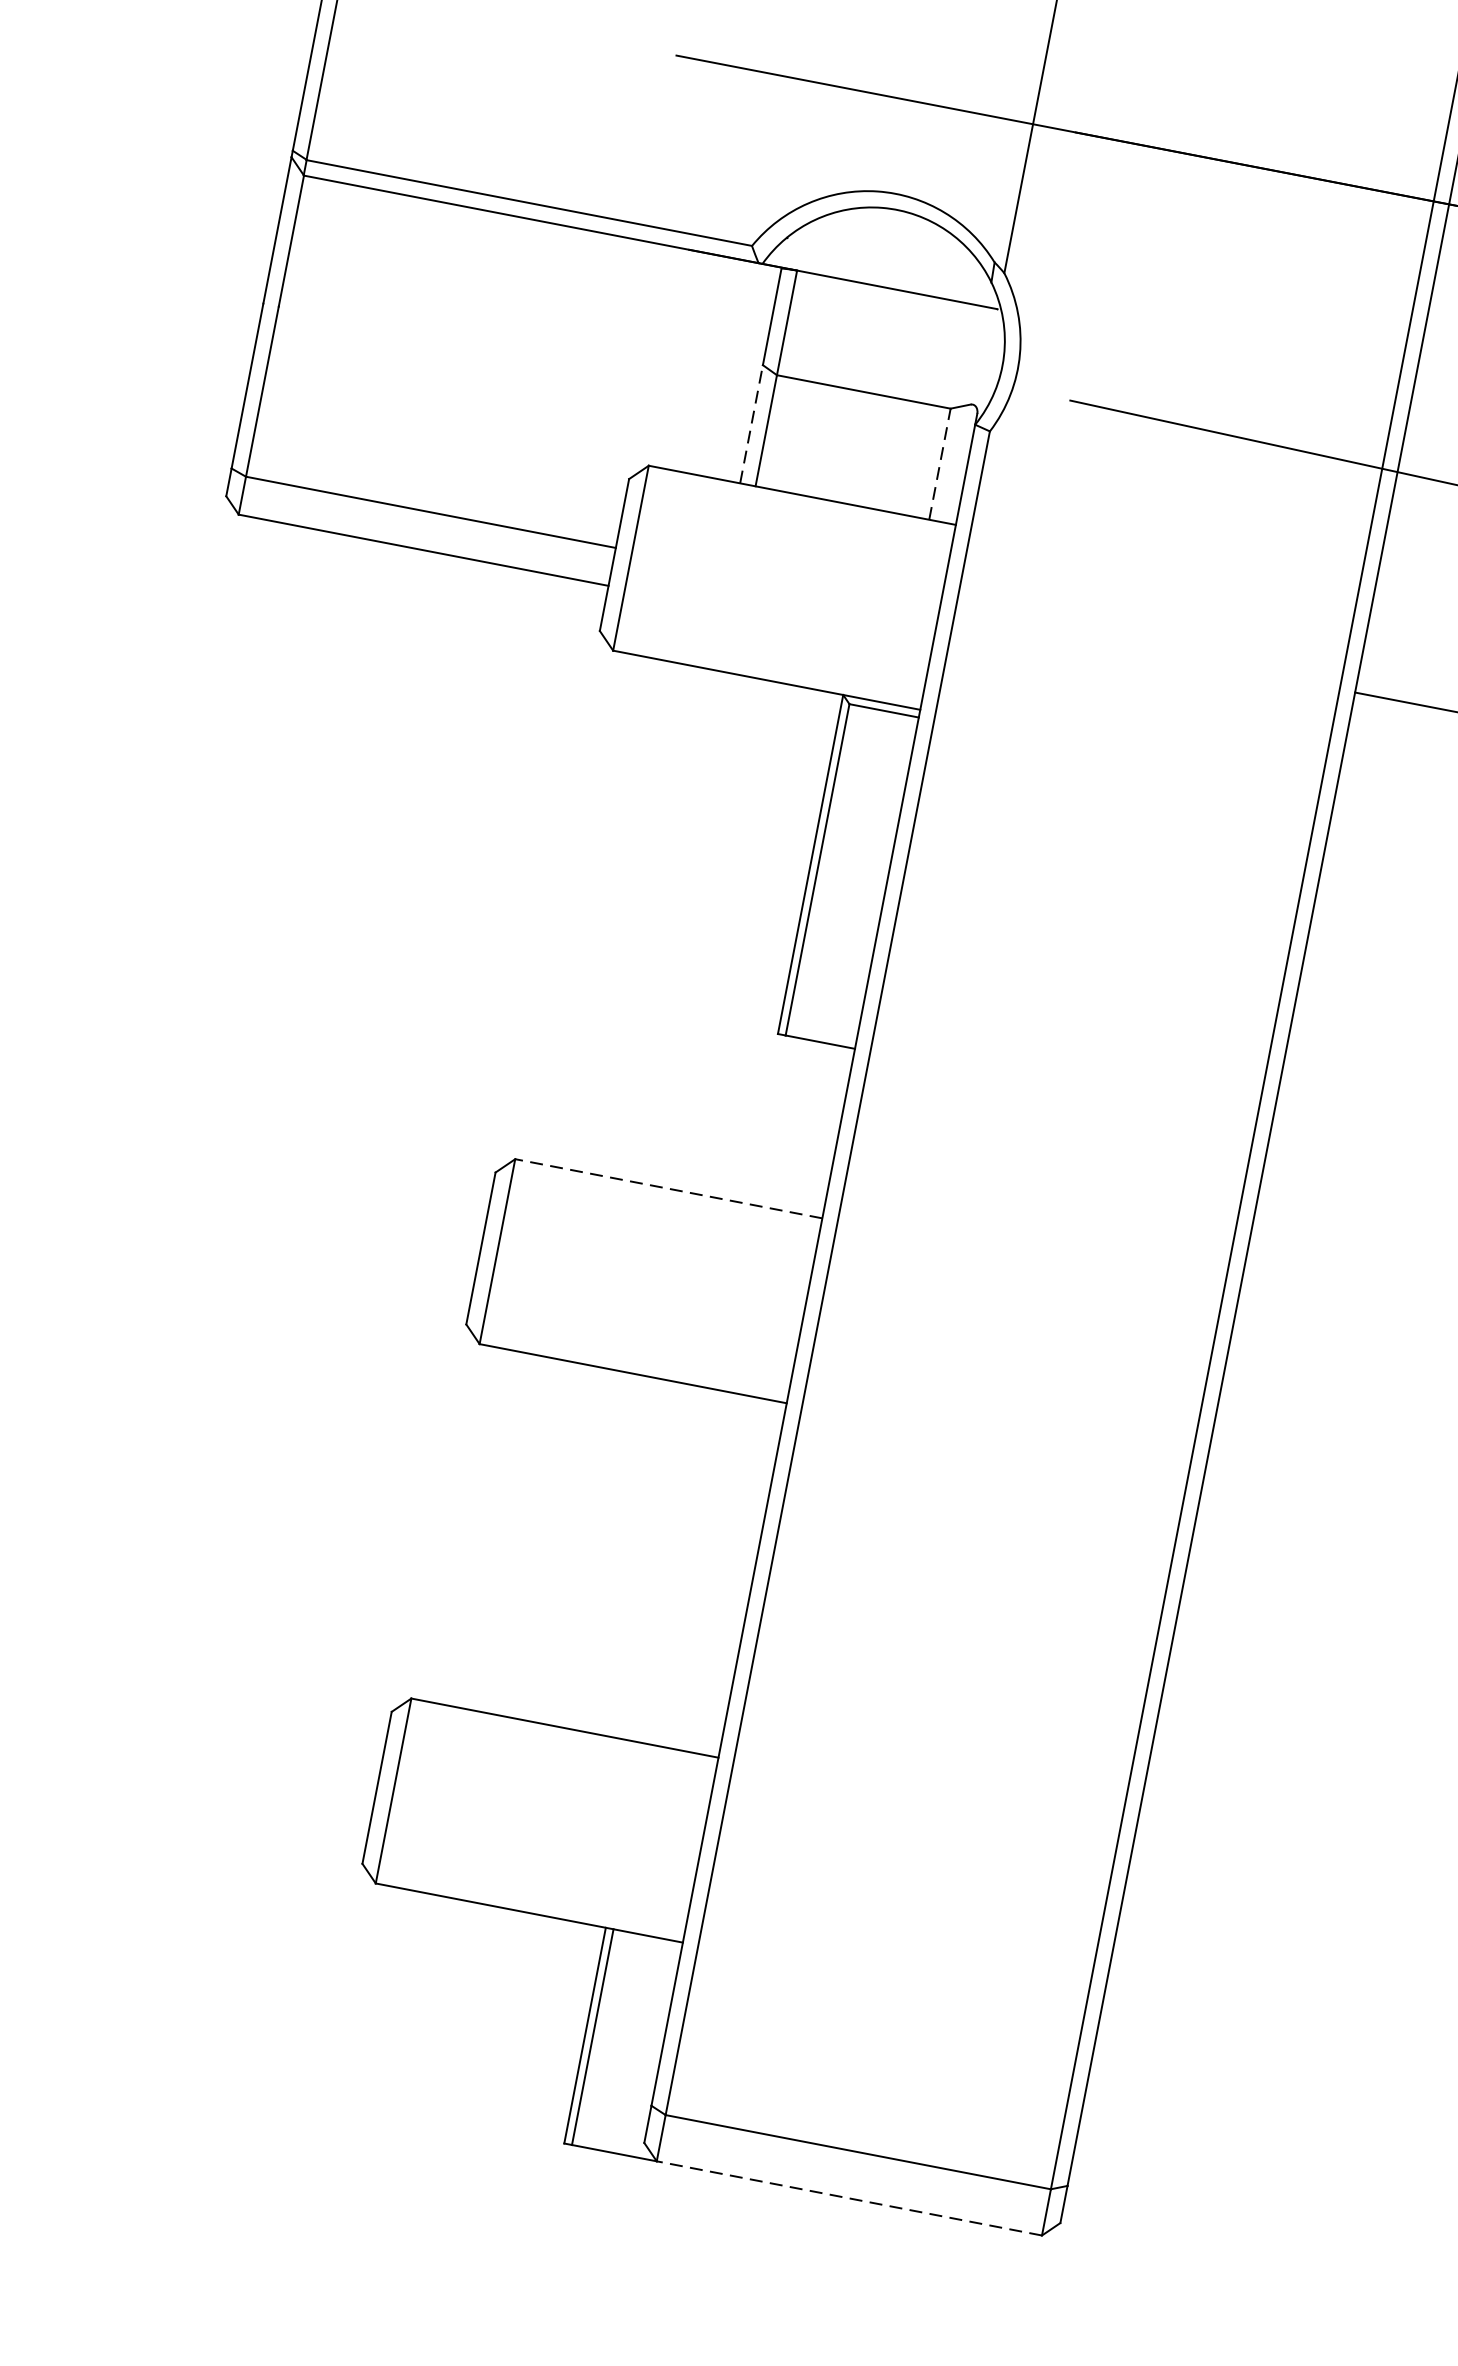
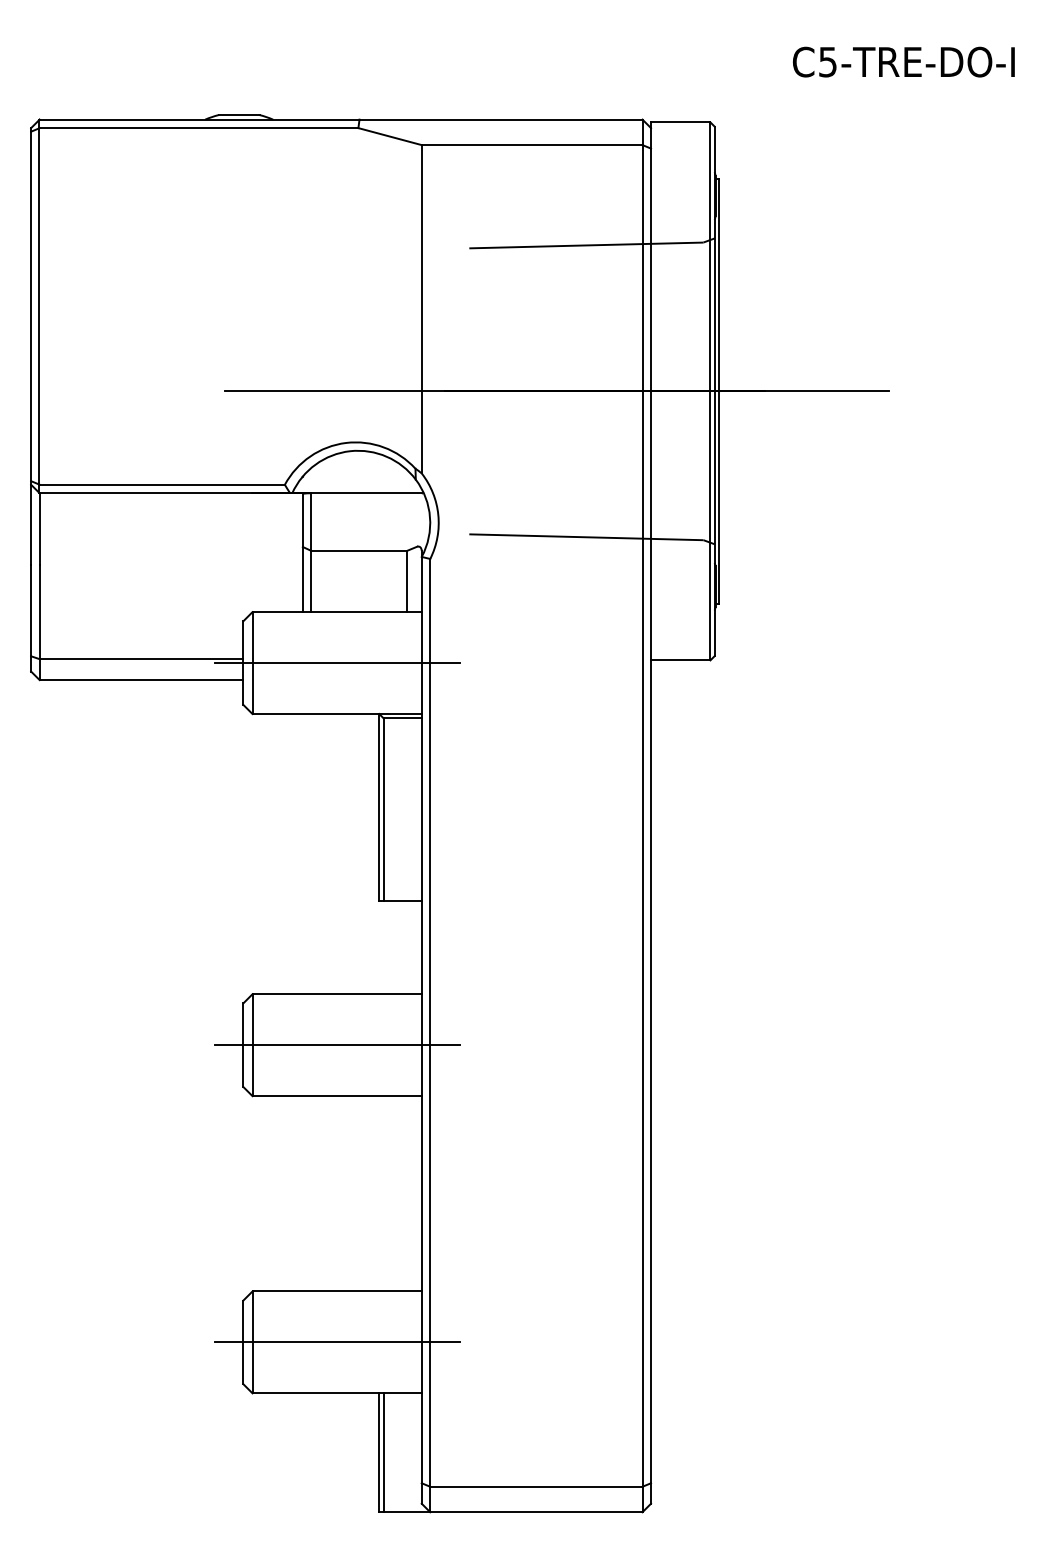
line: (750, 424) -> (302, 579), dashed -> solid
line: (940, 464) -> (407, 581), dashed -> solid
line: (783, 588) -> (336, 663), added
line: (669, 1189) -> (337, 994), dashed -> solid
line: (649, 1281) -> (336, 1045), added
line: (545, 1820) -> (336, 1342), added
line: (847, 2198) -> (535, 1512), dashed -> solid

